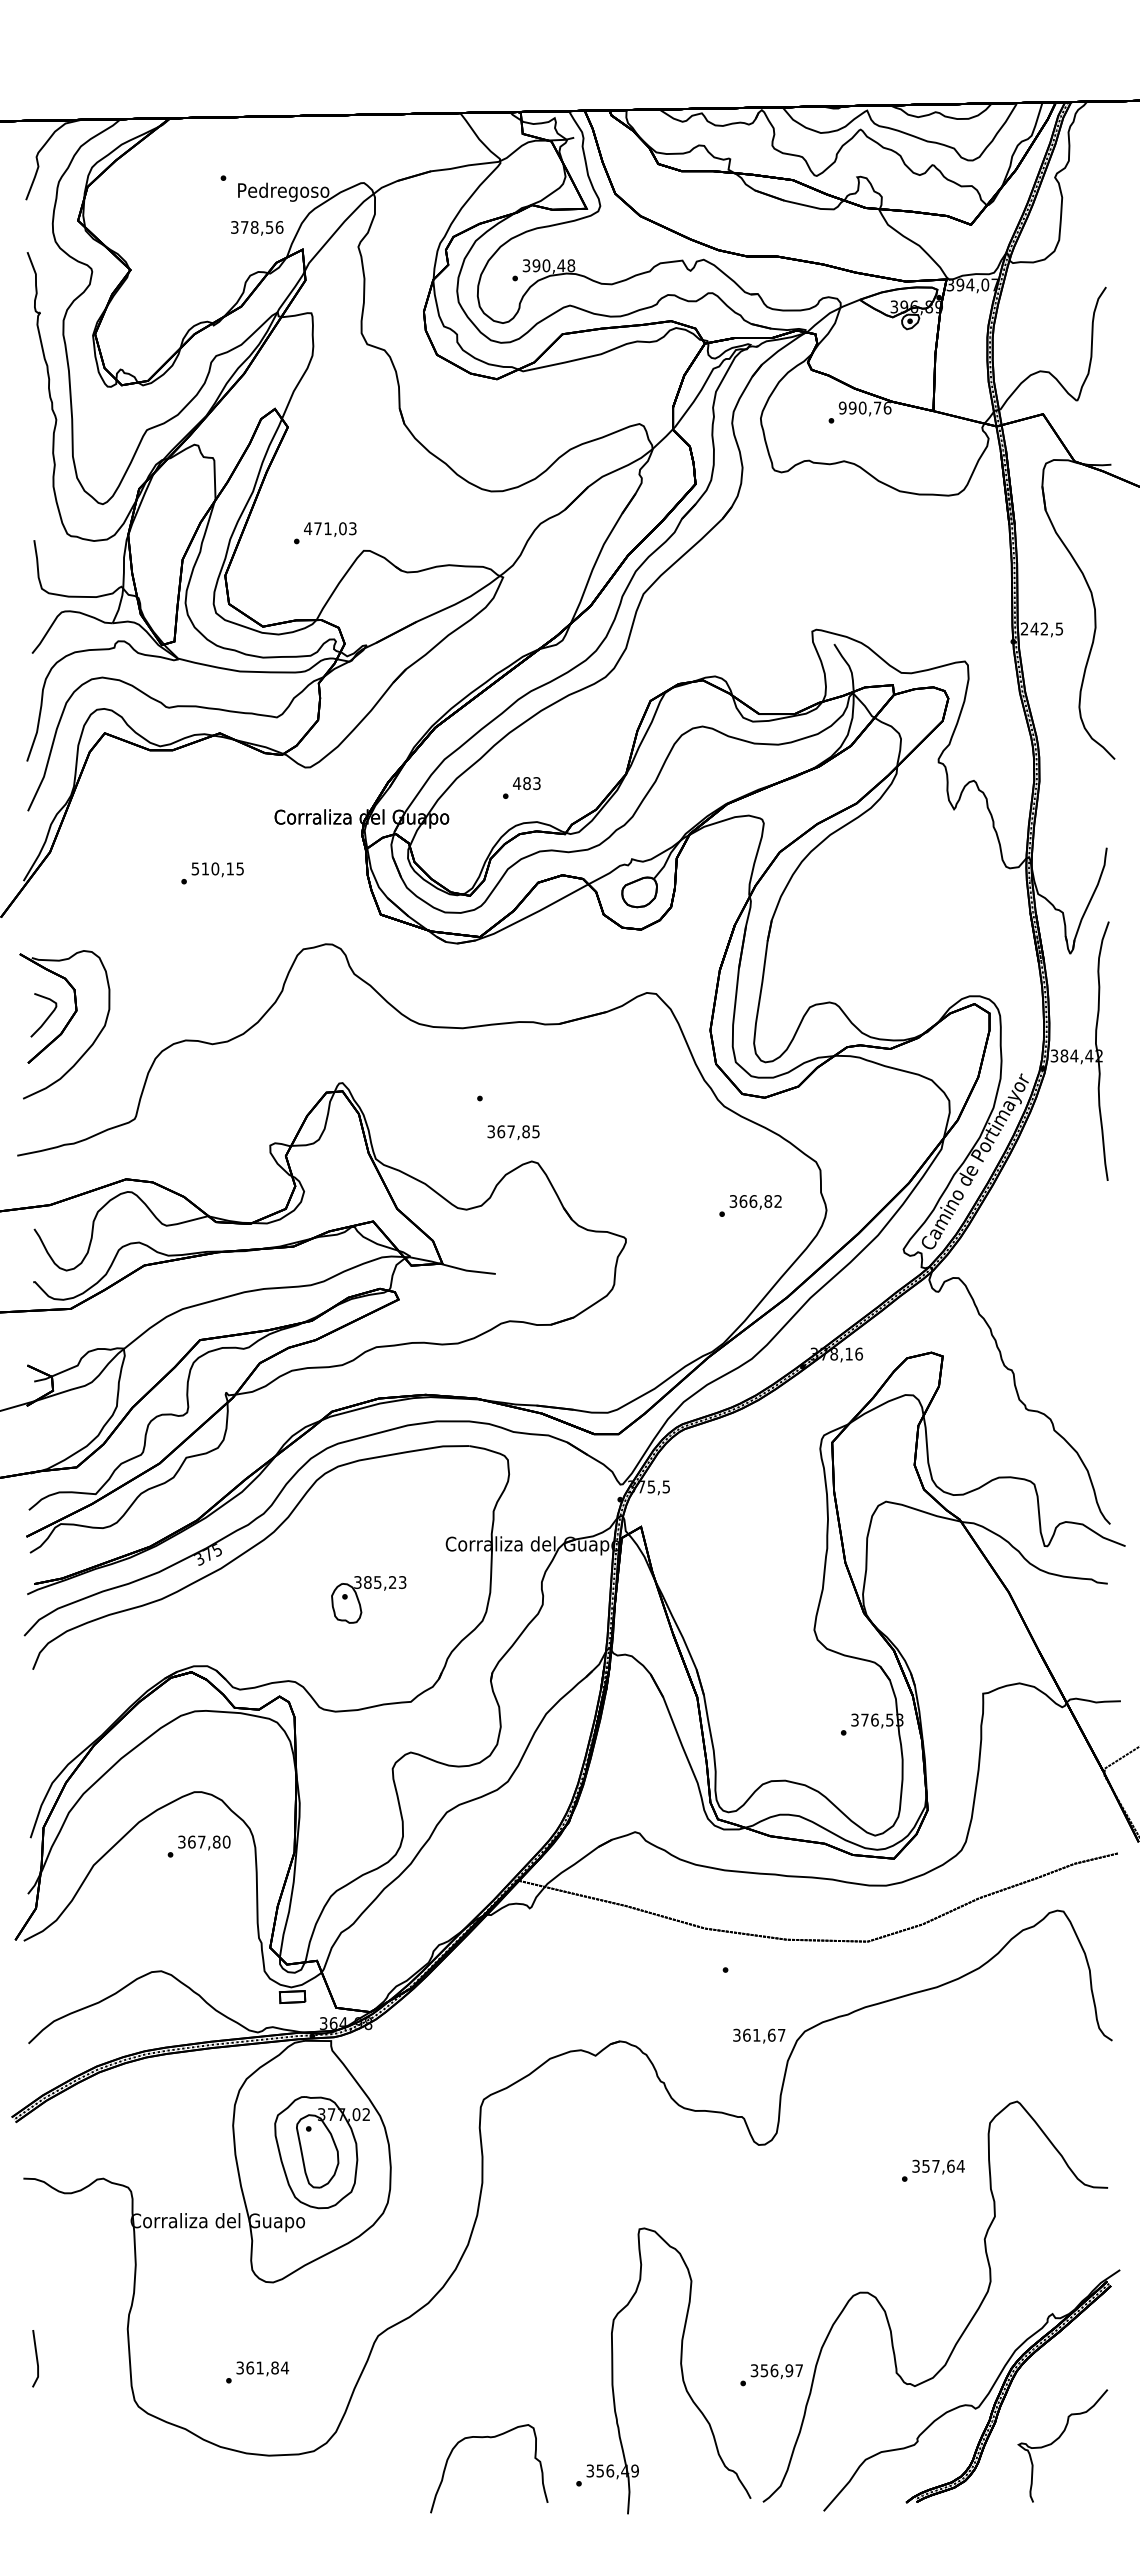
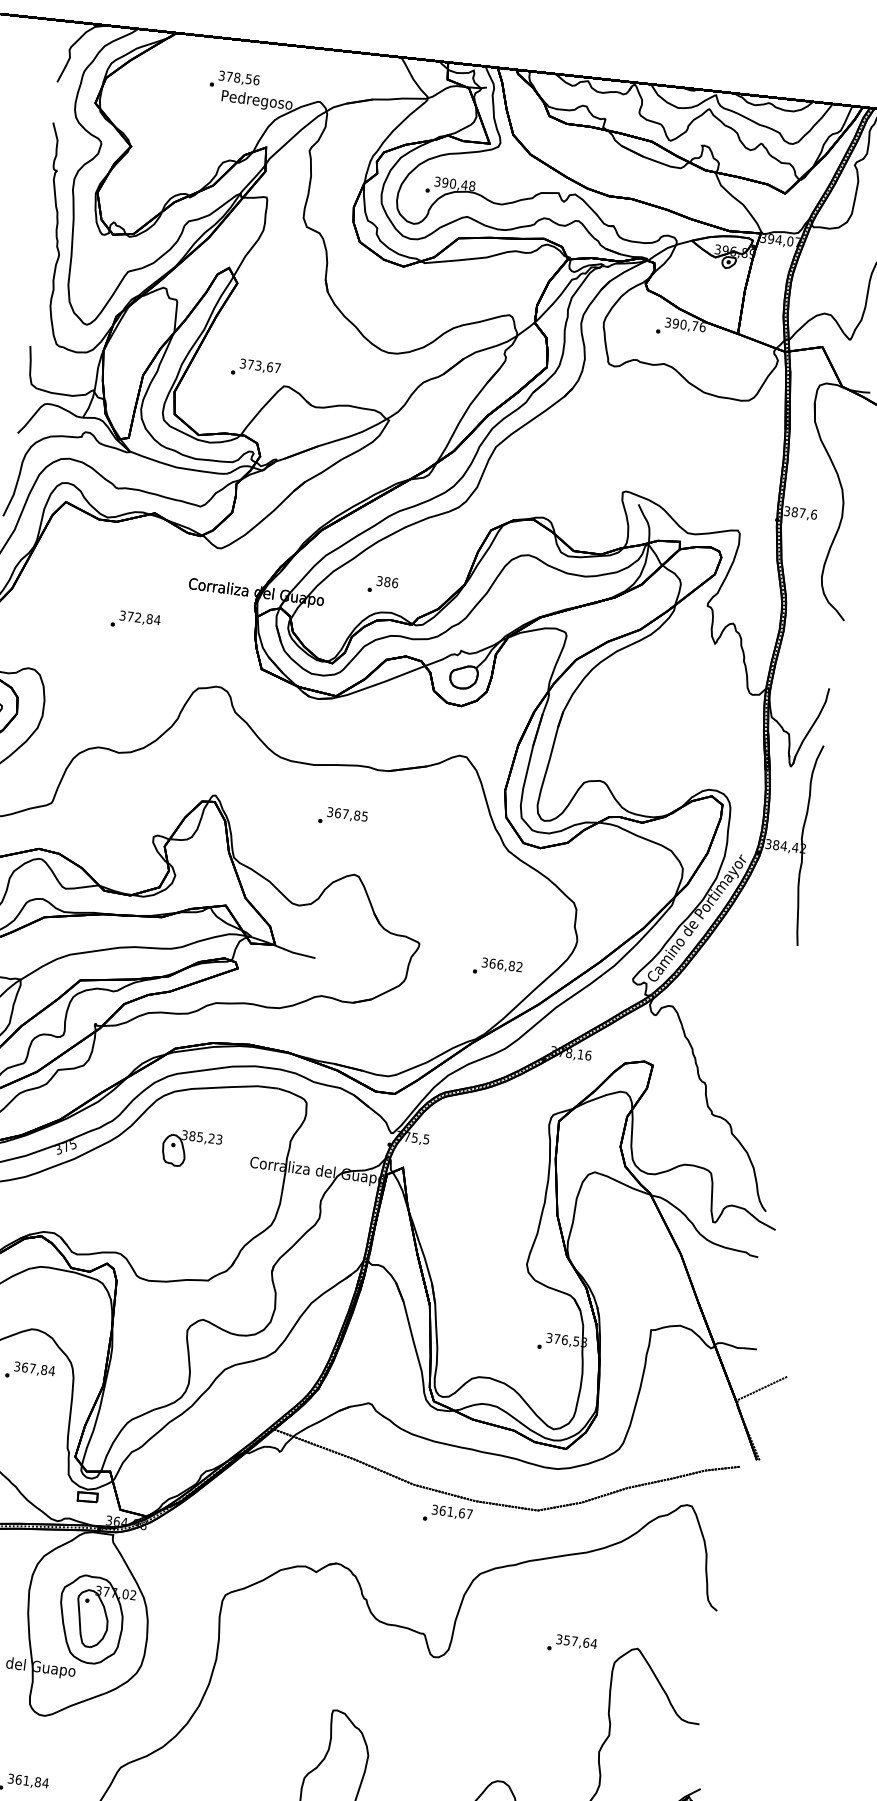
text: (257, 228) -> (239, 78), moved
text: (842, 407) -> (668, 322), 990,76 -> 390,76
text: (330, 528) -> (260, 365), 471,03 -> 373,67
text: (1042, 628) -> (801, 512), 242,5 -> 387,6
text: (526, 783) -> (387, 582), 483 -> 386
text: (218, 868) -> (140, 617), 510,15 -> 372,84
text: (513, 1132) -> (347, 814), moved
text: (750, 1205) -> (497, 967), moved
part: (360, 1602) -> (184, 1150), moved
text: (226, 1841) -> (51, 1370), 367,80 -> 367,84
text: (759, 2035) -> (452, 1512), moved
text: (933, 2170) -> (572, 1644), moved

